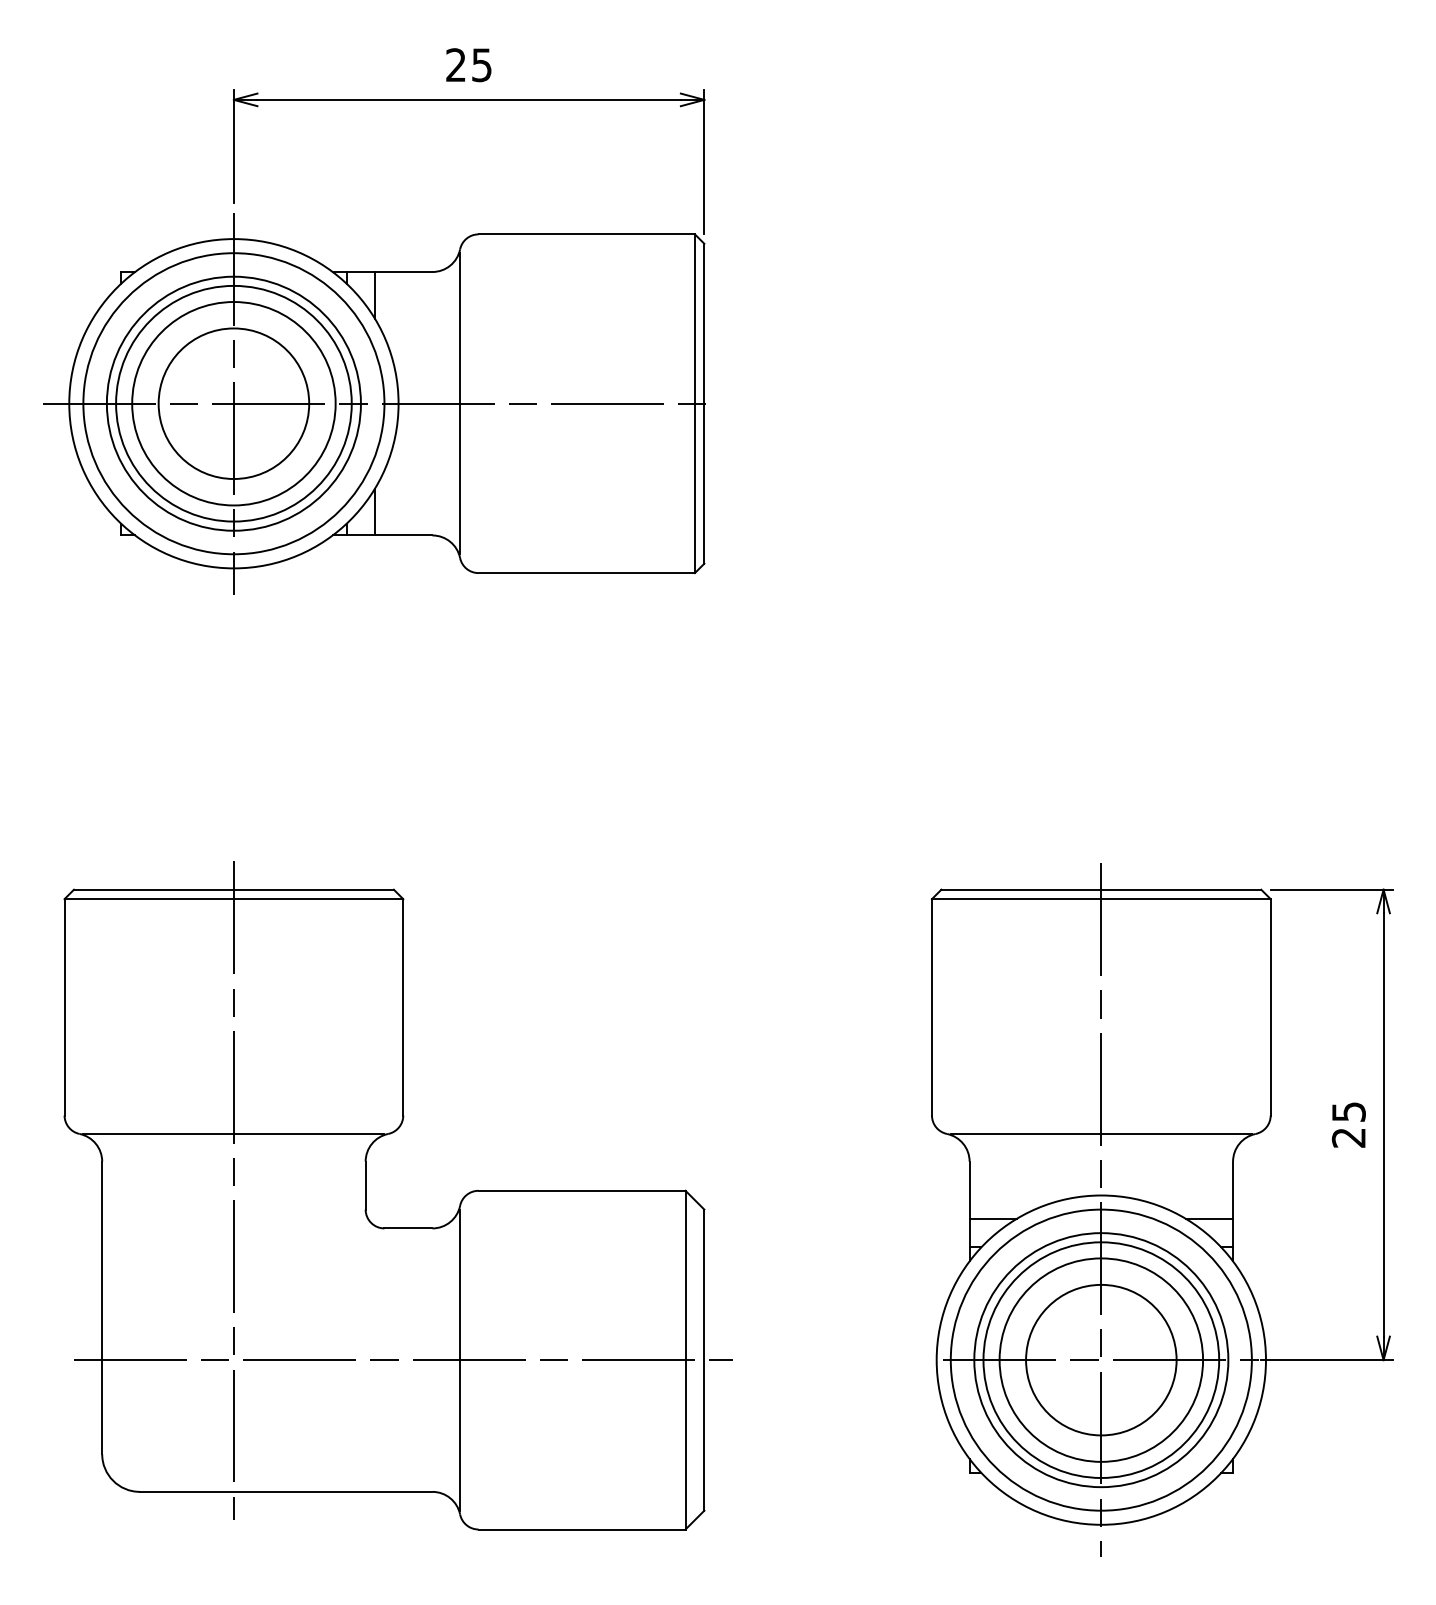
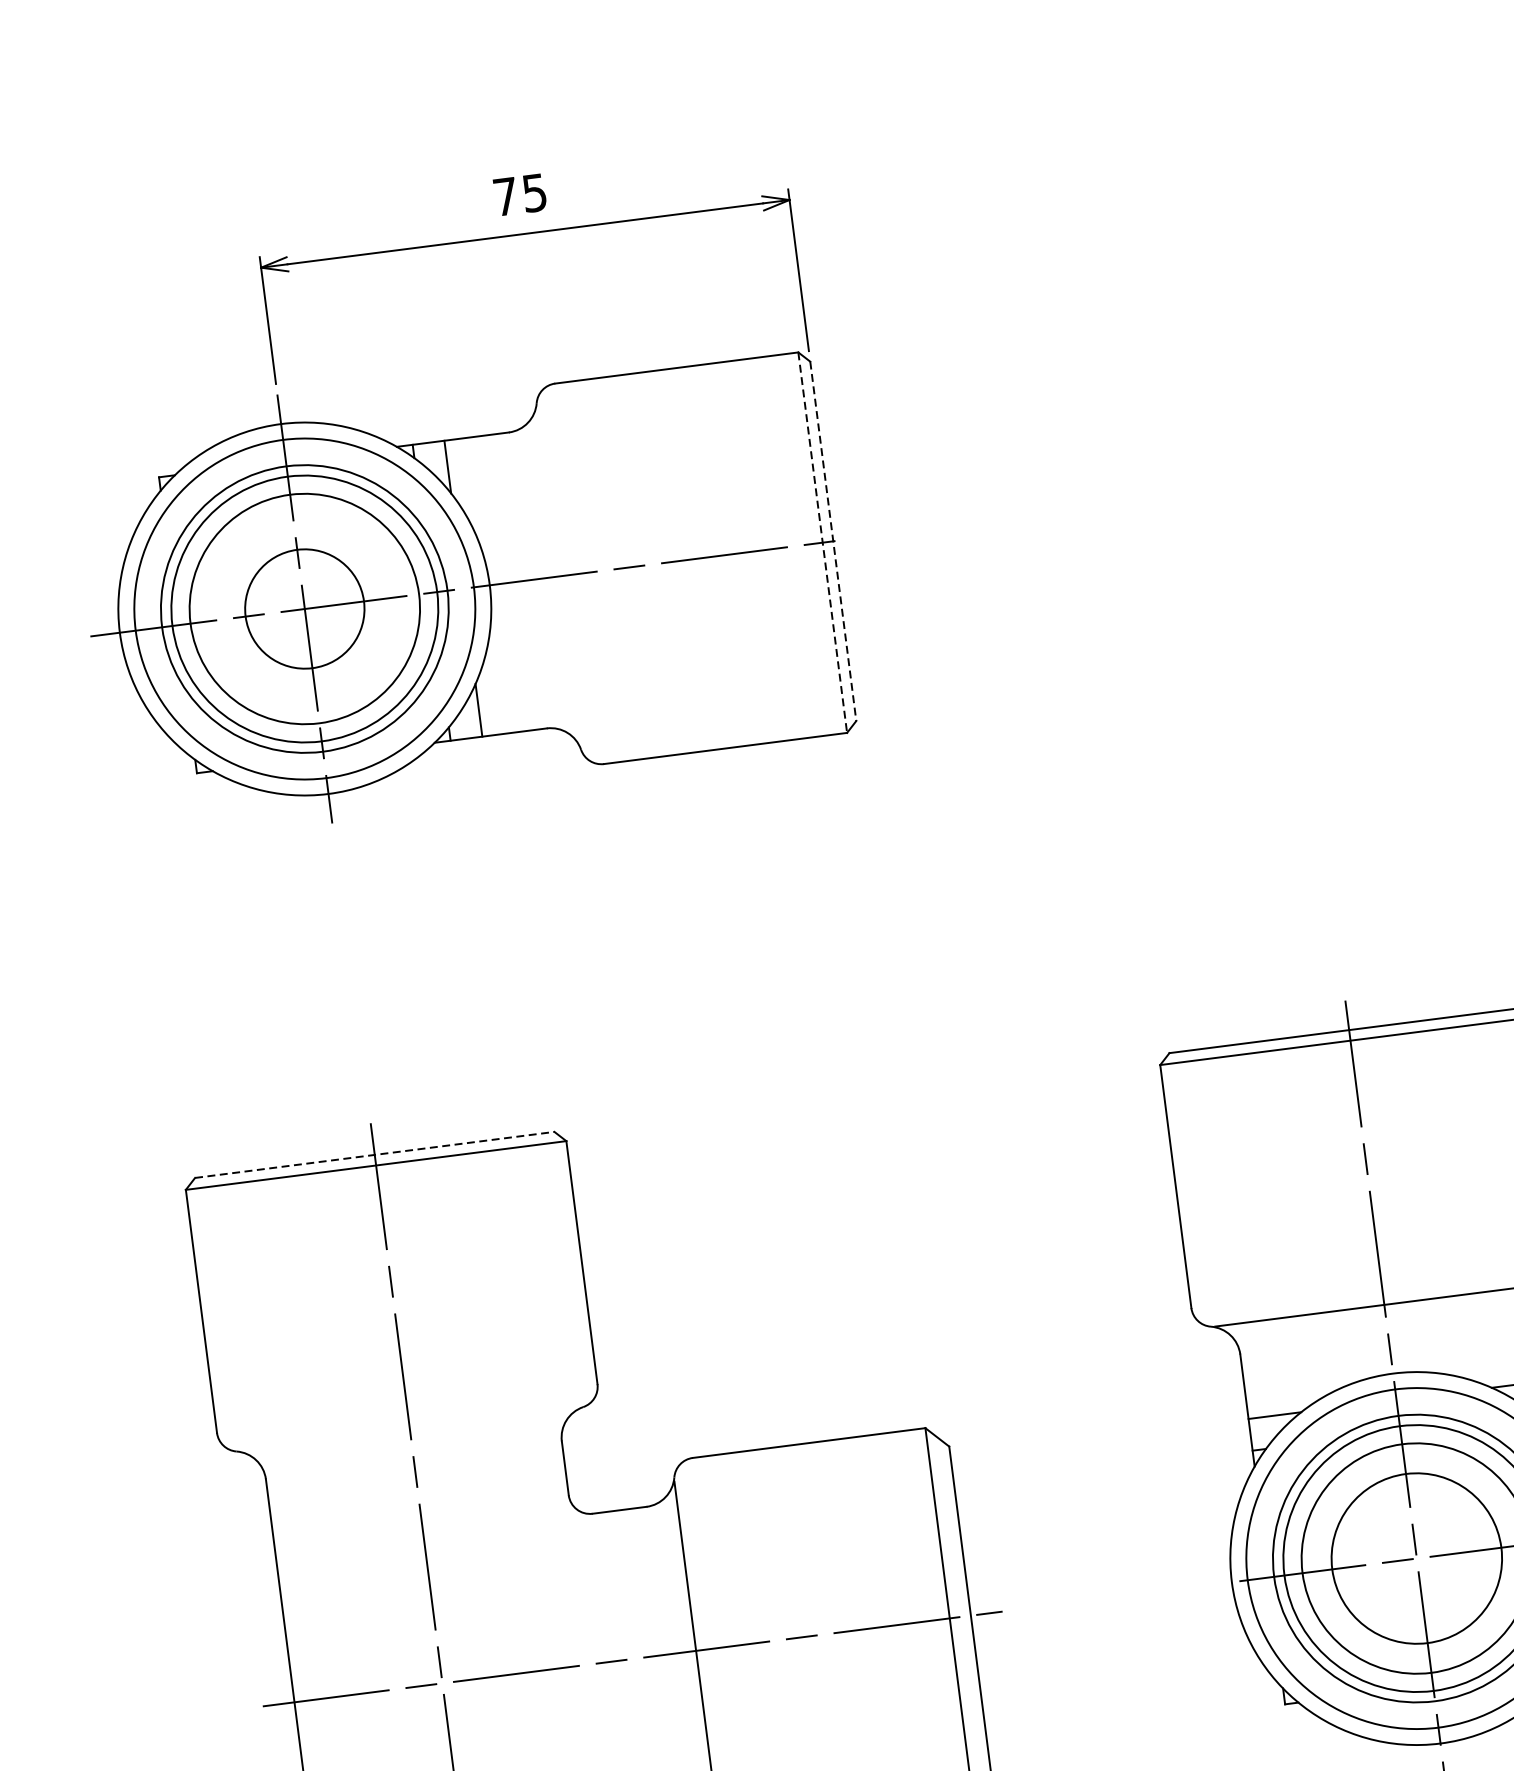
text: (455, 64) -> (504, 196), 25 -> 75
circle: (233, 403) -> (304, 608), size x0.7
line: (459, 403) -> (558, 576), removed
line: (704, 403) -> (833, 541), solid -> dashed
line: (694, 404) -> (822, 543), solid -> dashed
line: (233, 889) -> (374, 1154), solid -> dashed
line: (233, 1134) -> (409, 1429), removed

